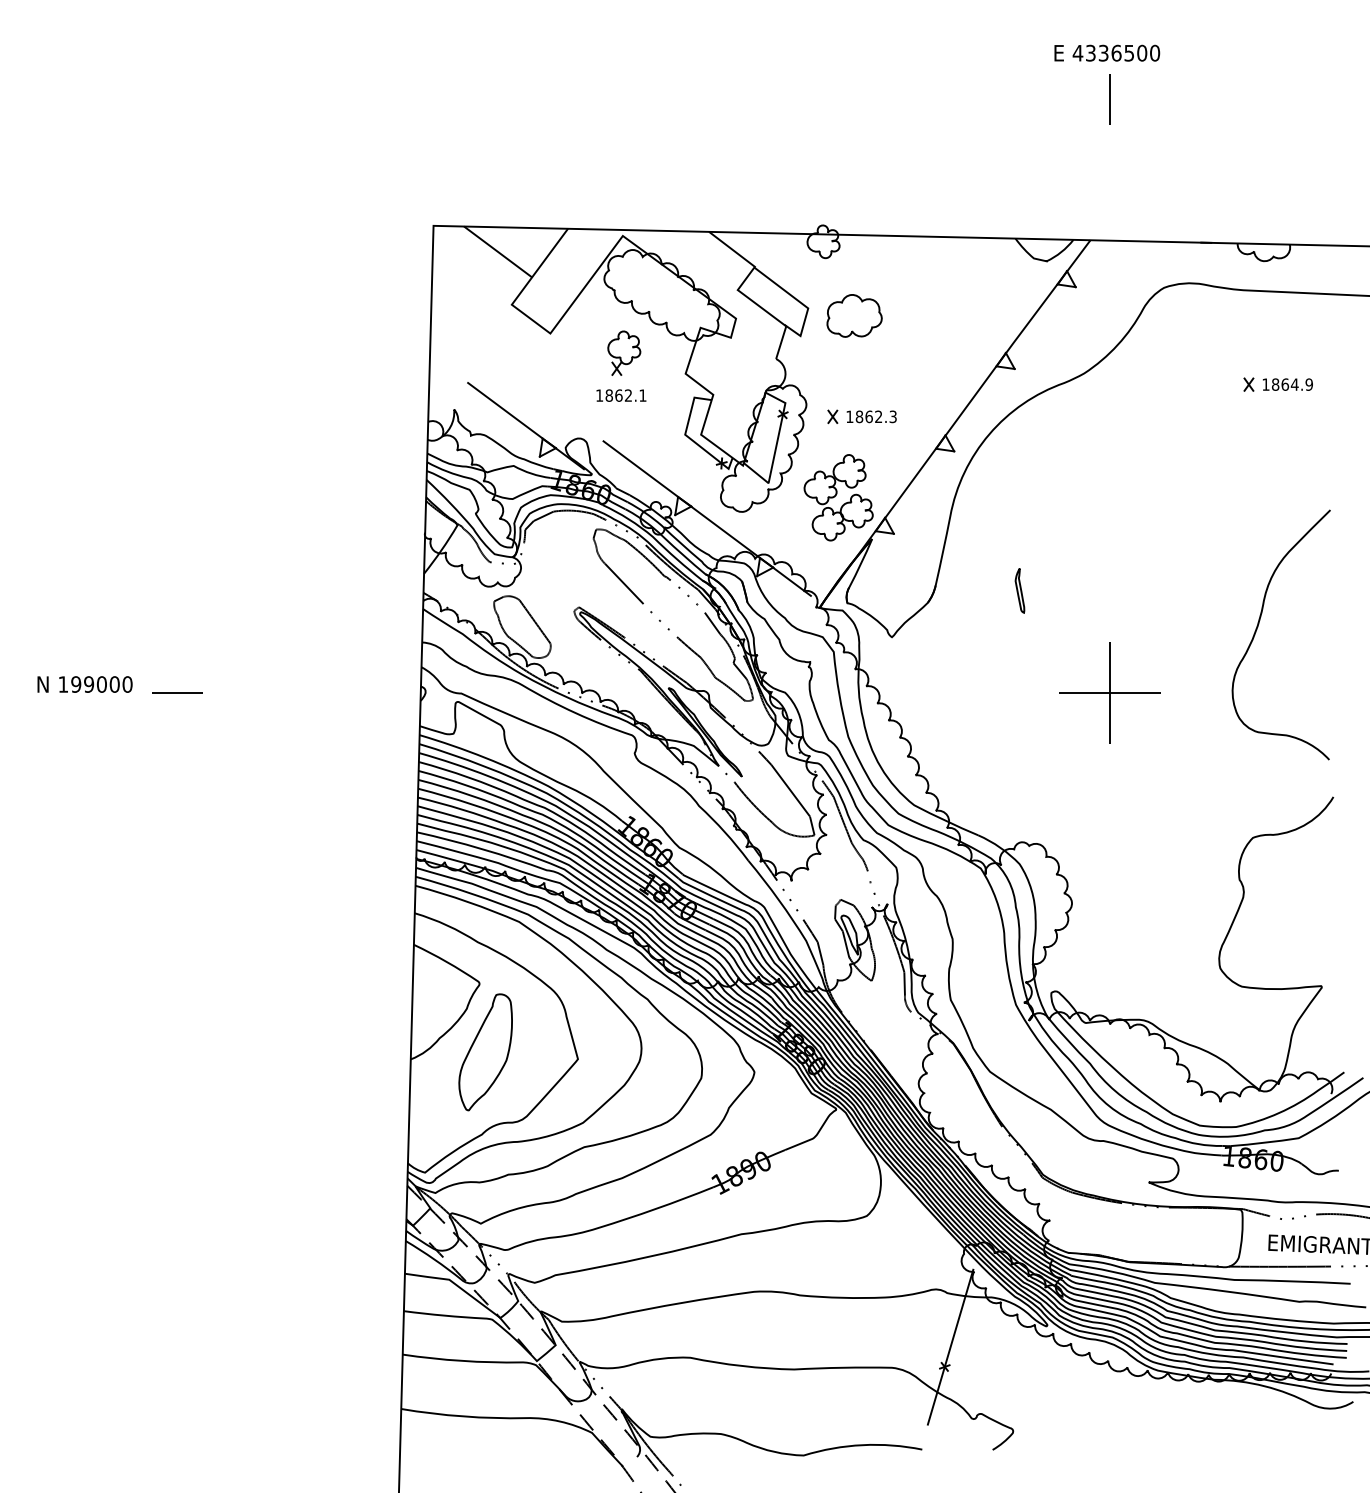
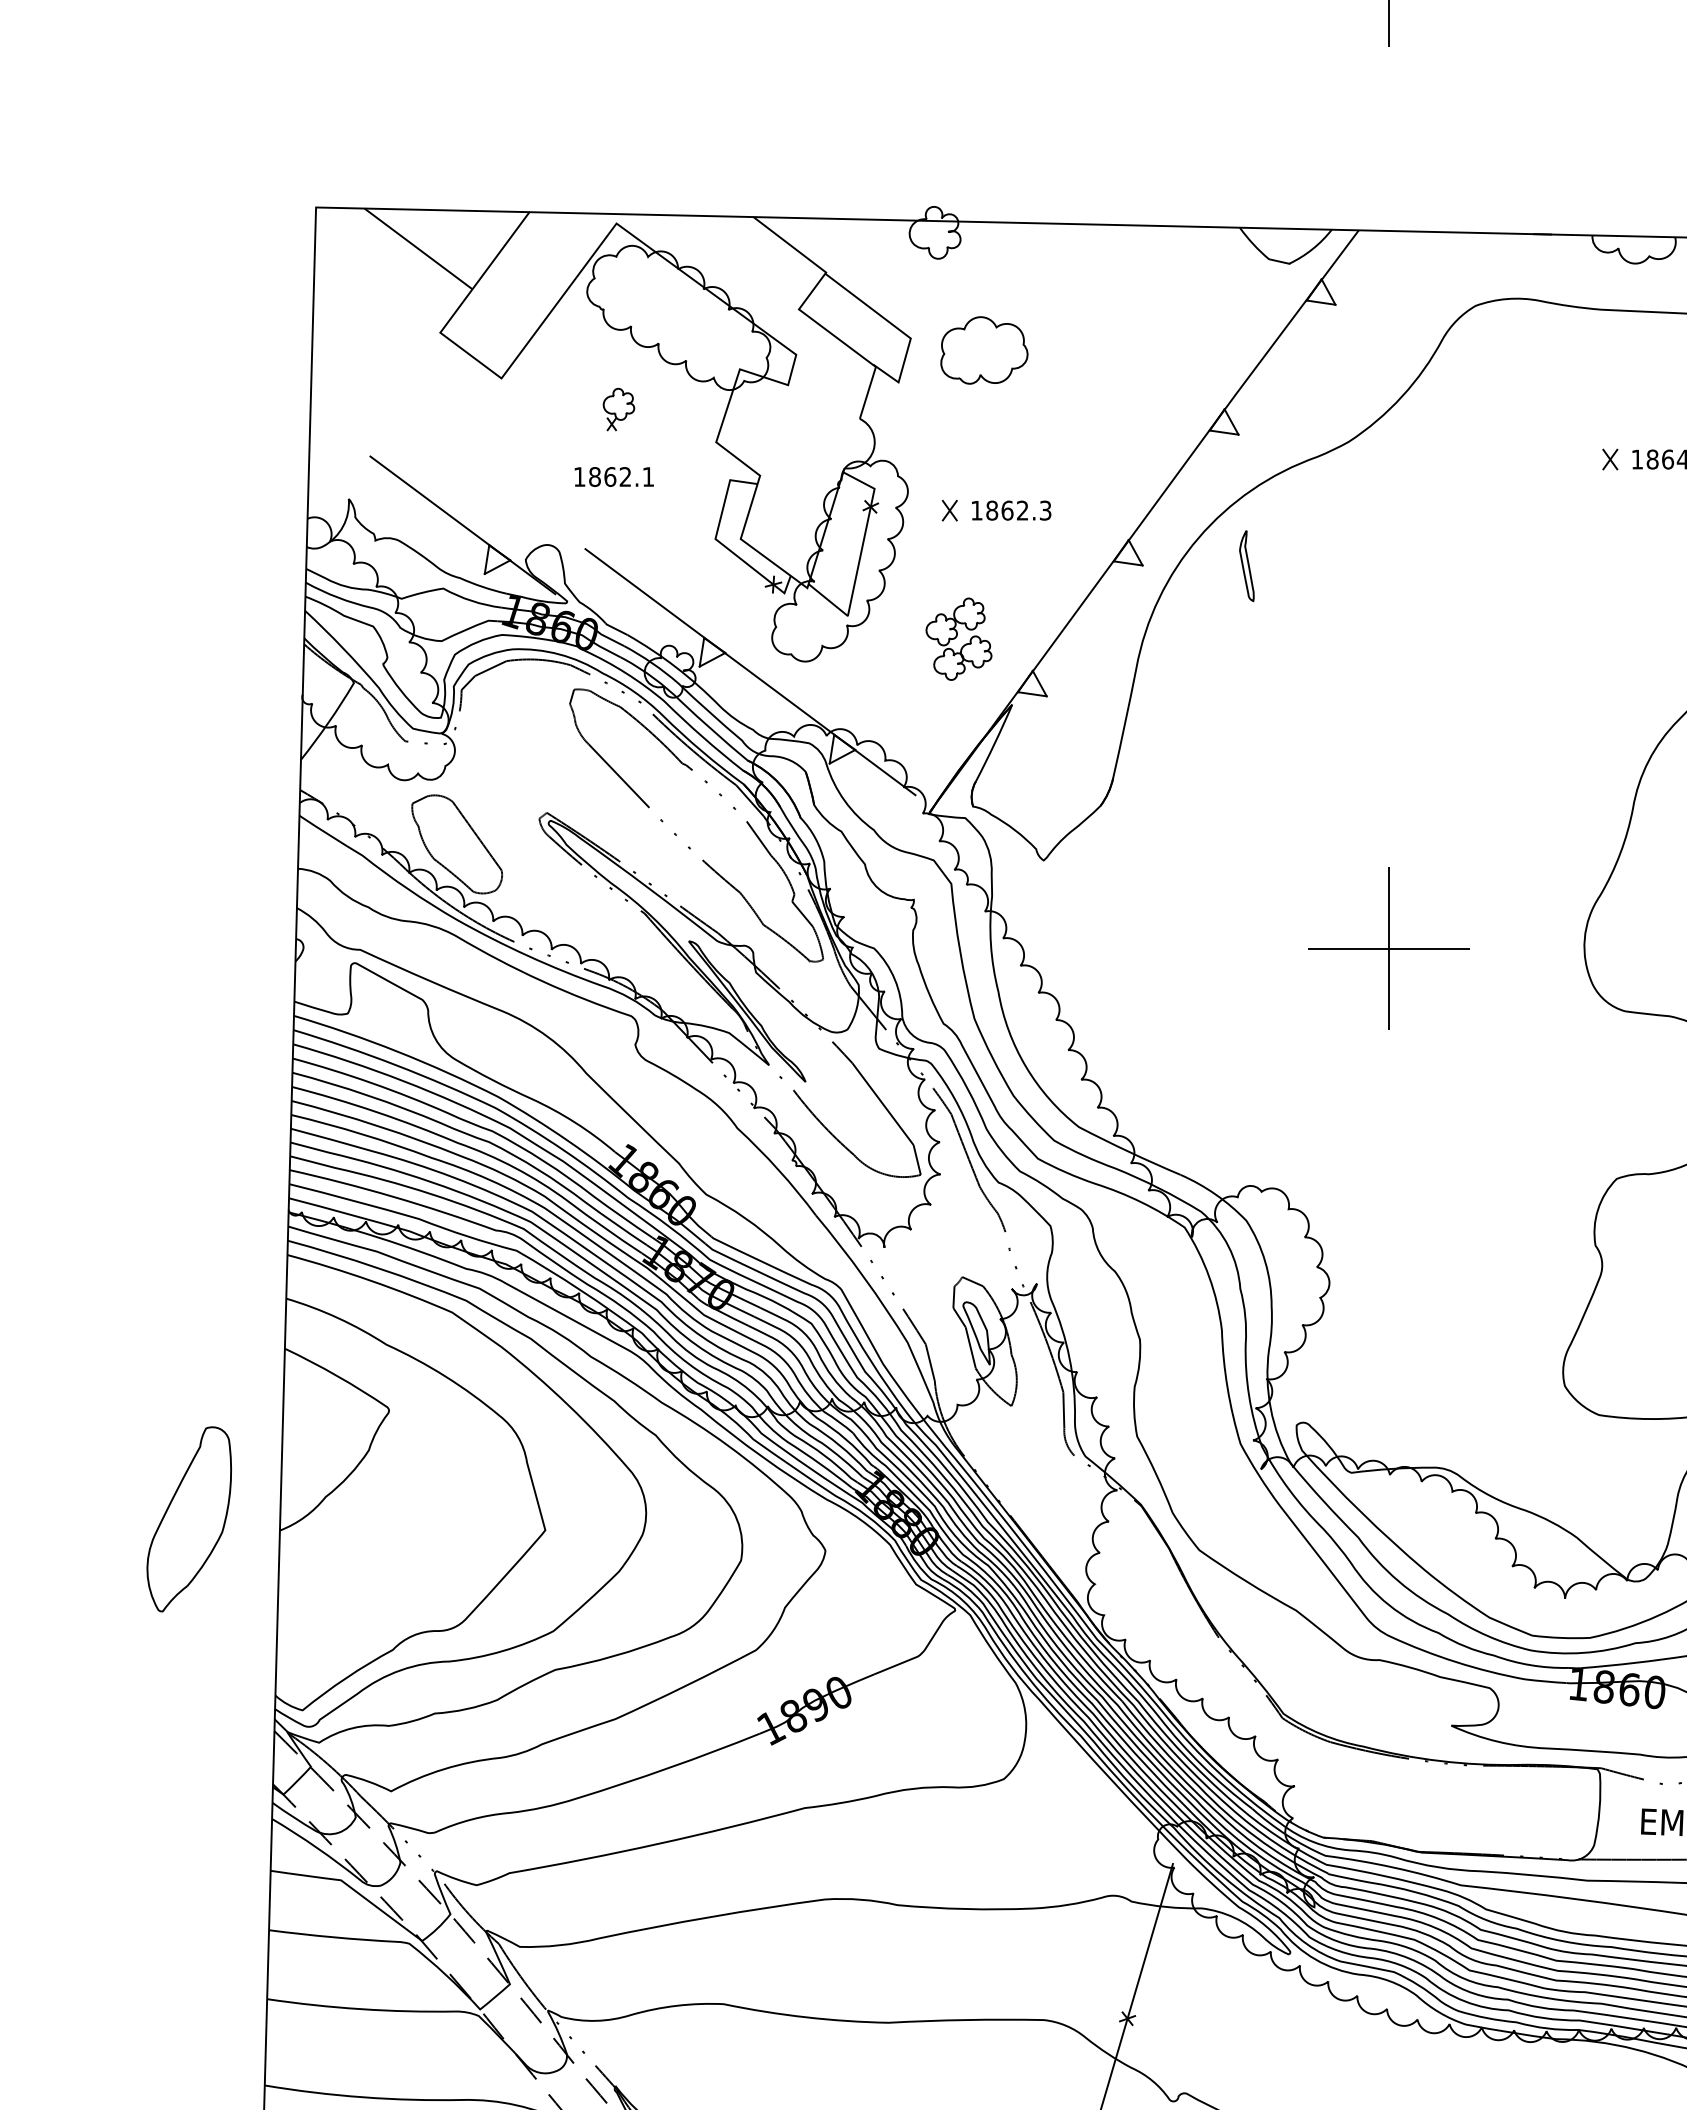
part: (624, 352) -> (619, 408), size x0.6
part: (838, 497) -> (958, 638), size x0.6
part: (1019, 590) -> (1246, 565), moved
part: (485, 1052) -> (188, 1519), moved

